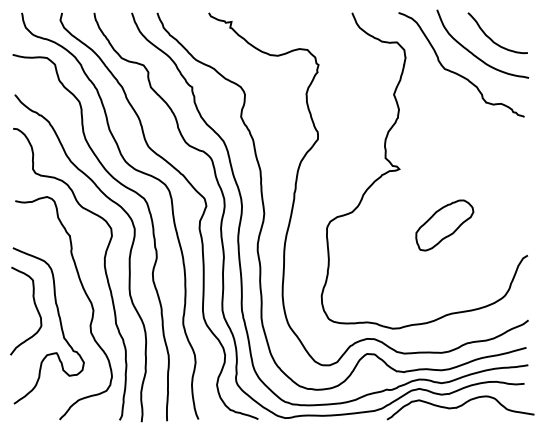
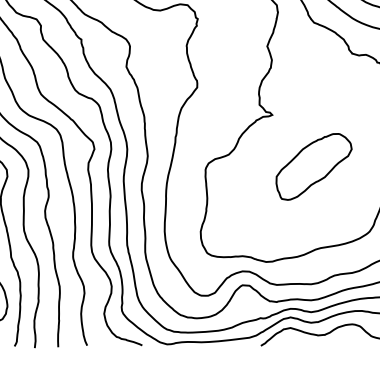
part: (444, 225) -> (313, 166), size x1.43

